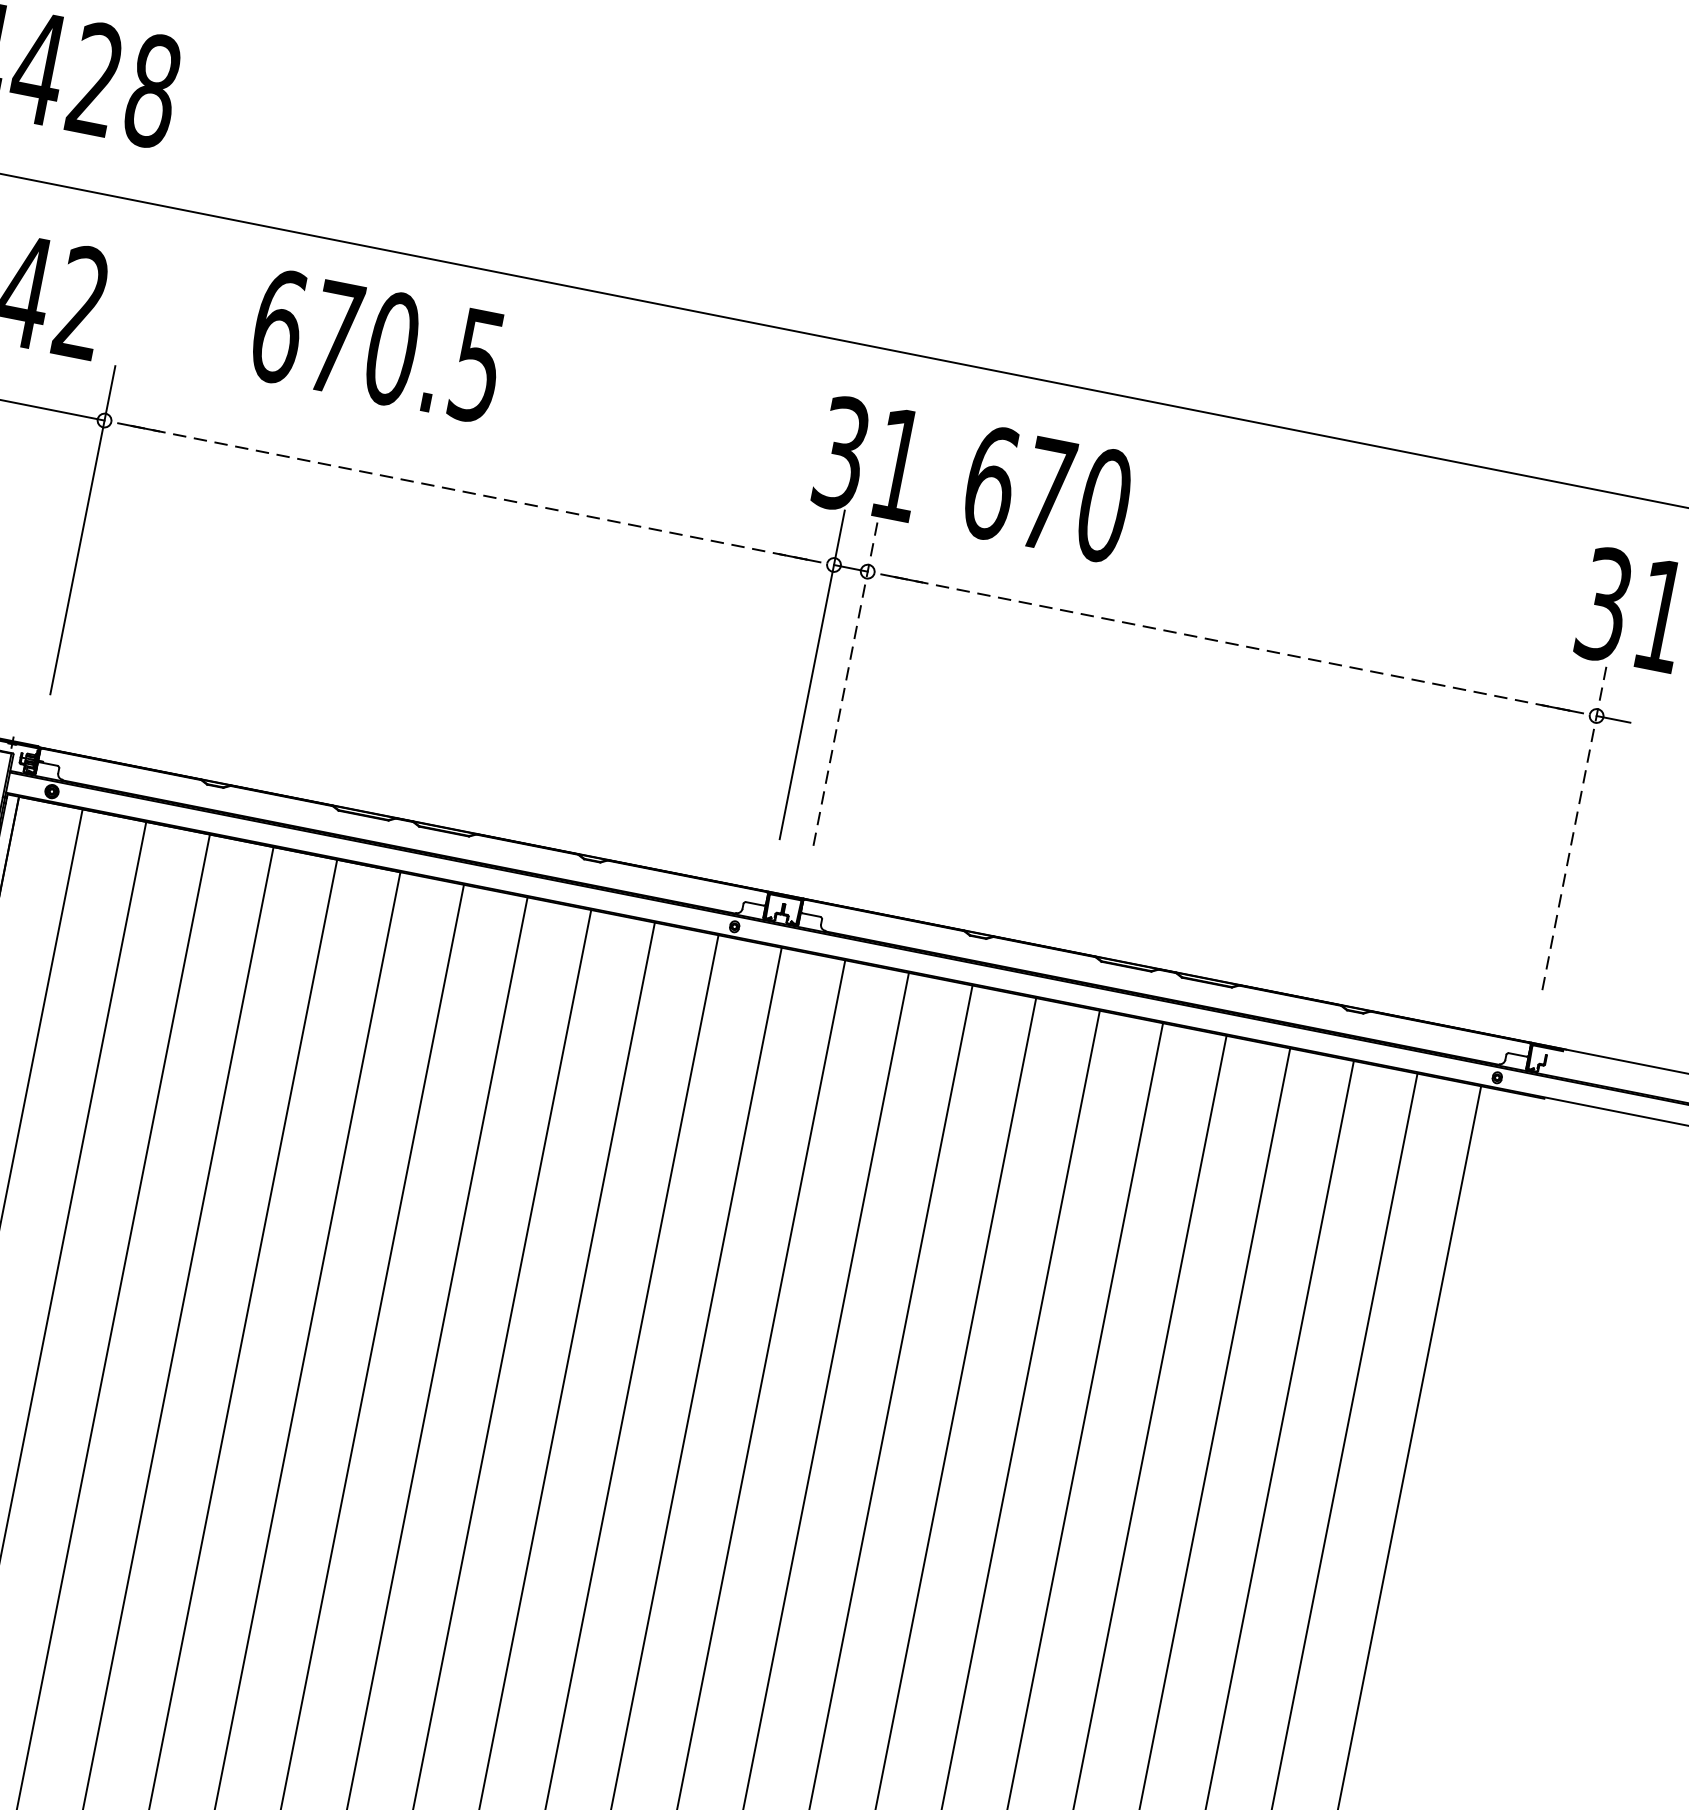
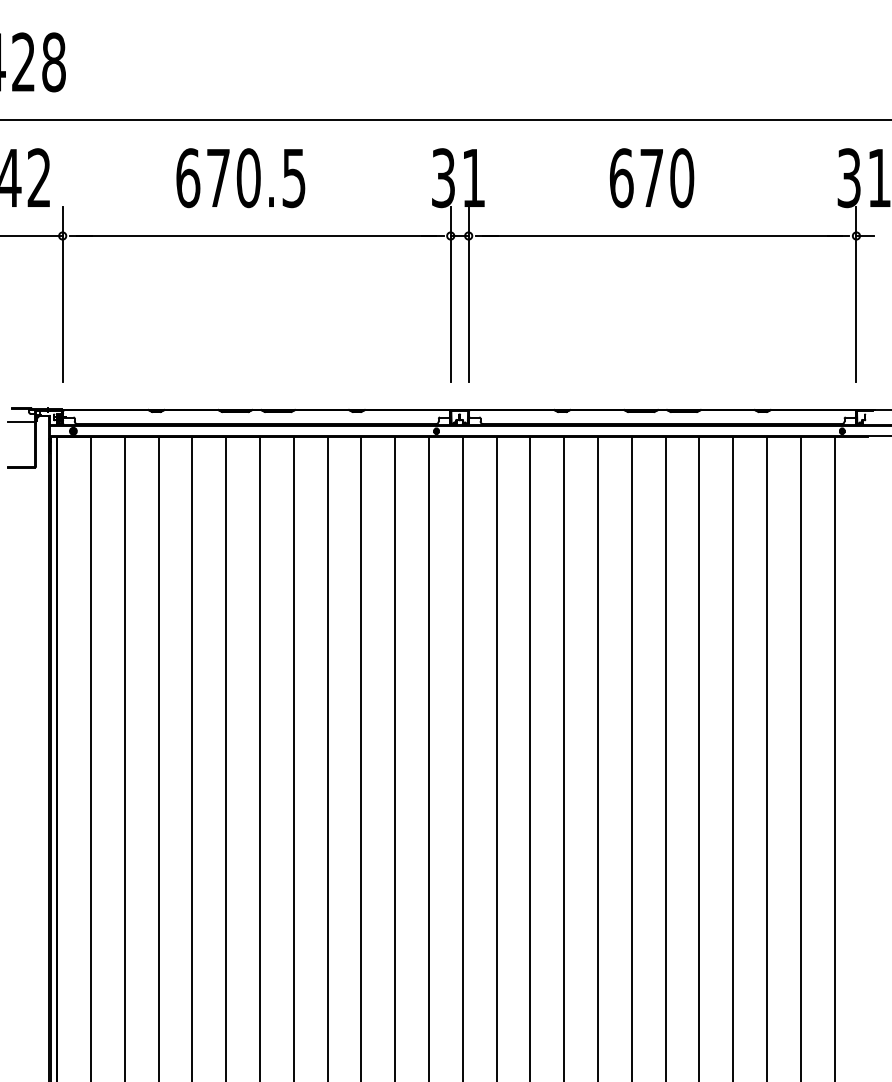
text: (376, 346) -> (240, 178), moved
line: (468, 493) -> (256, 236), dashed -> solid
text: (1048, 495) -> (652, 178), moved
line: (1231, 644) -> (662, 236), dashed -> solid
line: (845, 679) -> (468, 293), dashed -> solid
line: (1575, 824) -> (856, 293), dashed -> solid

